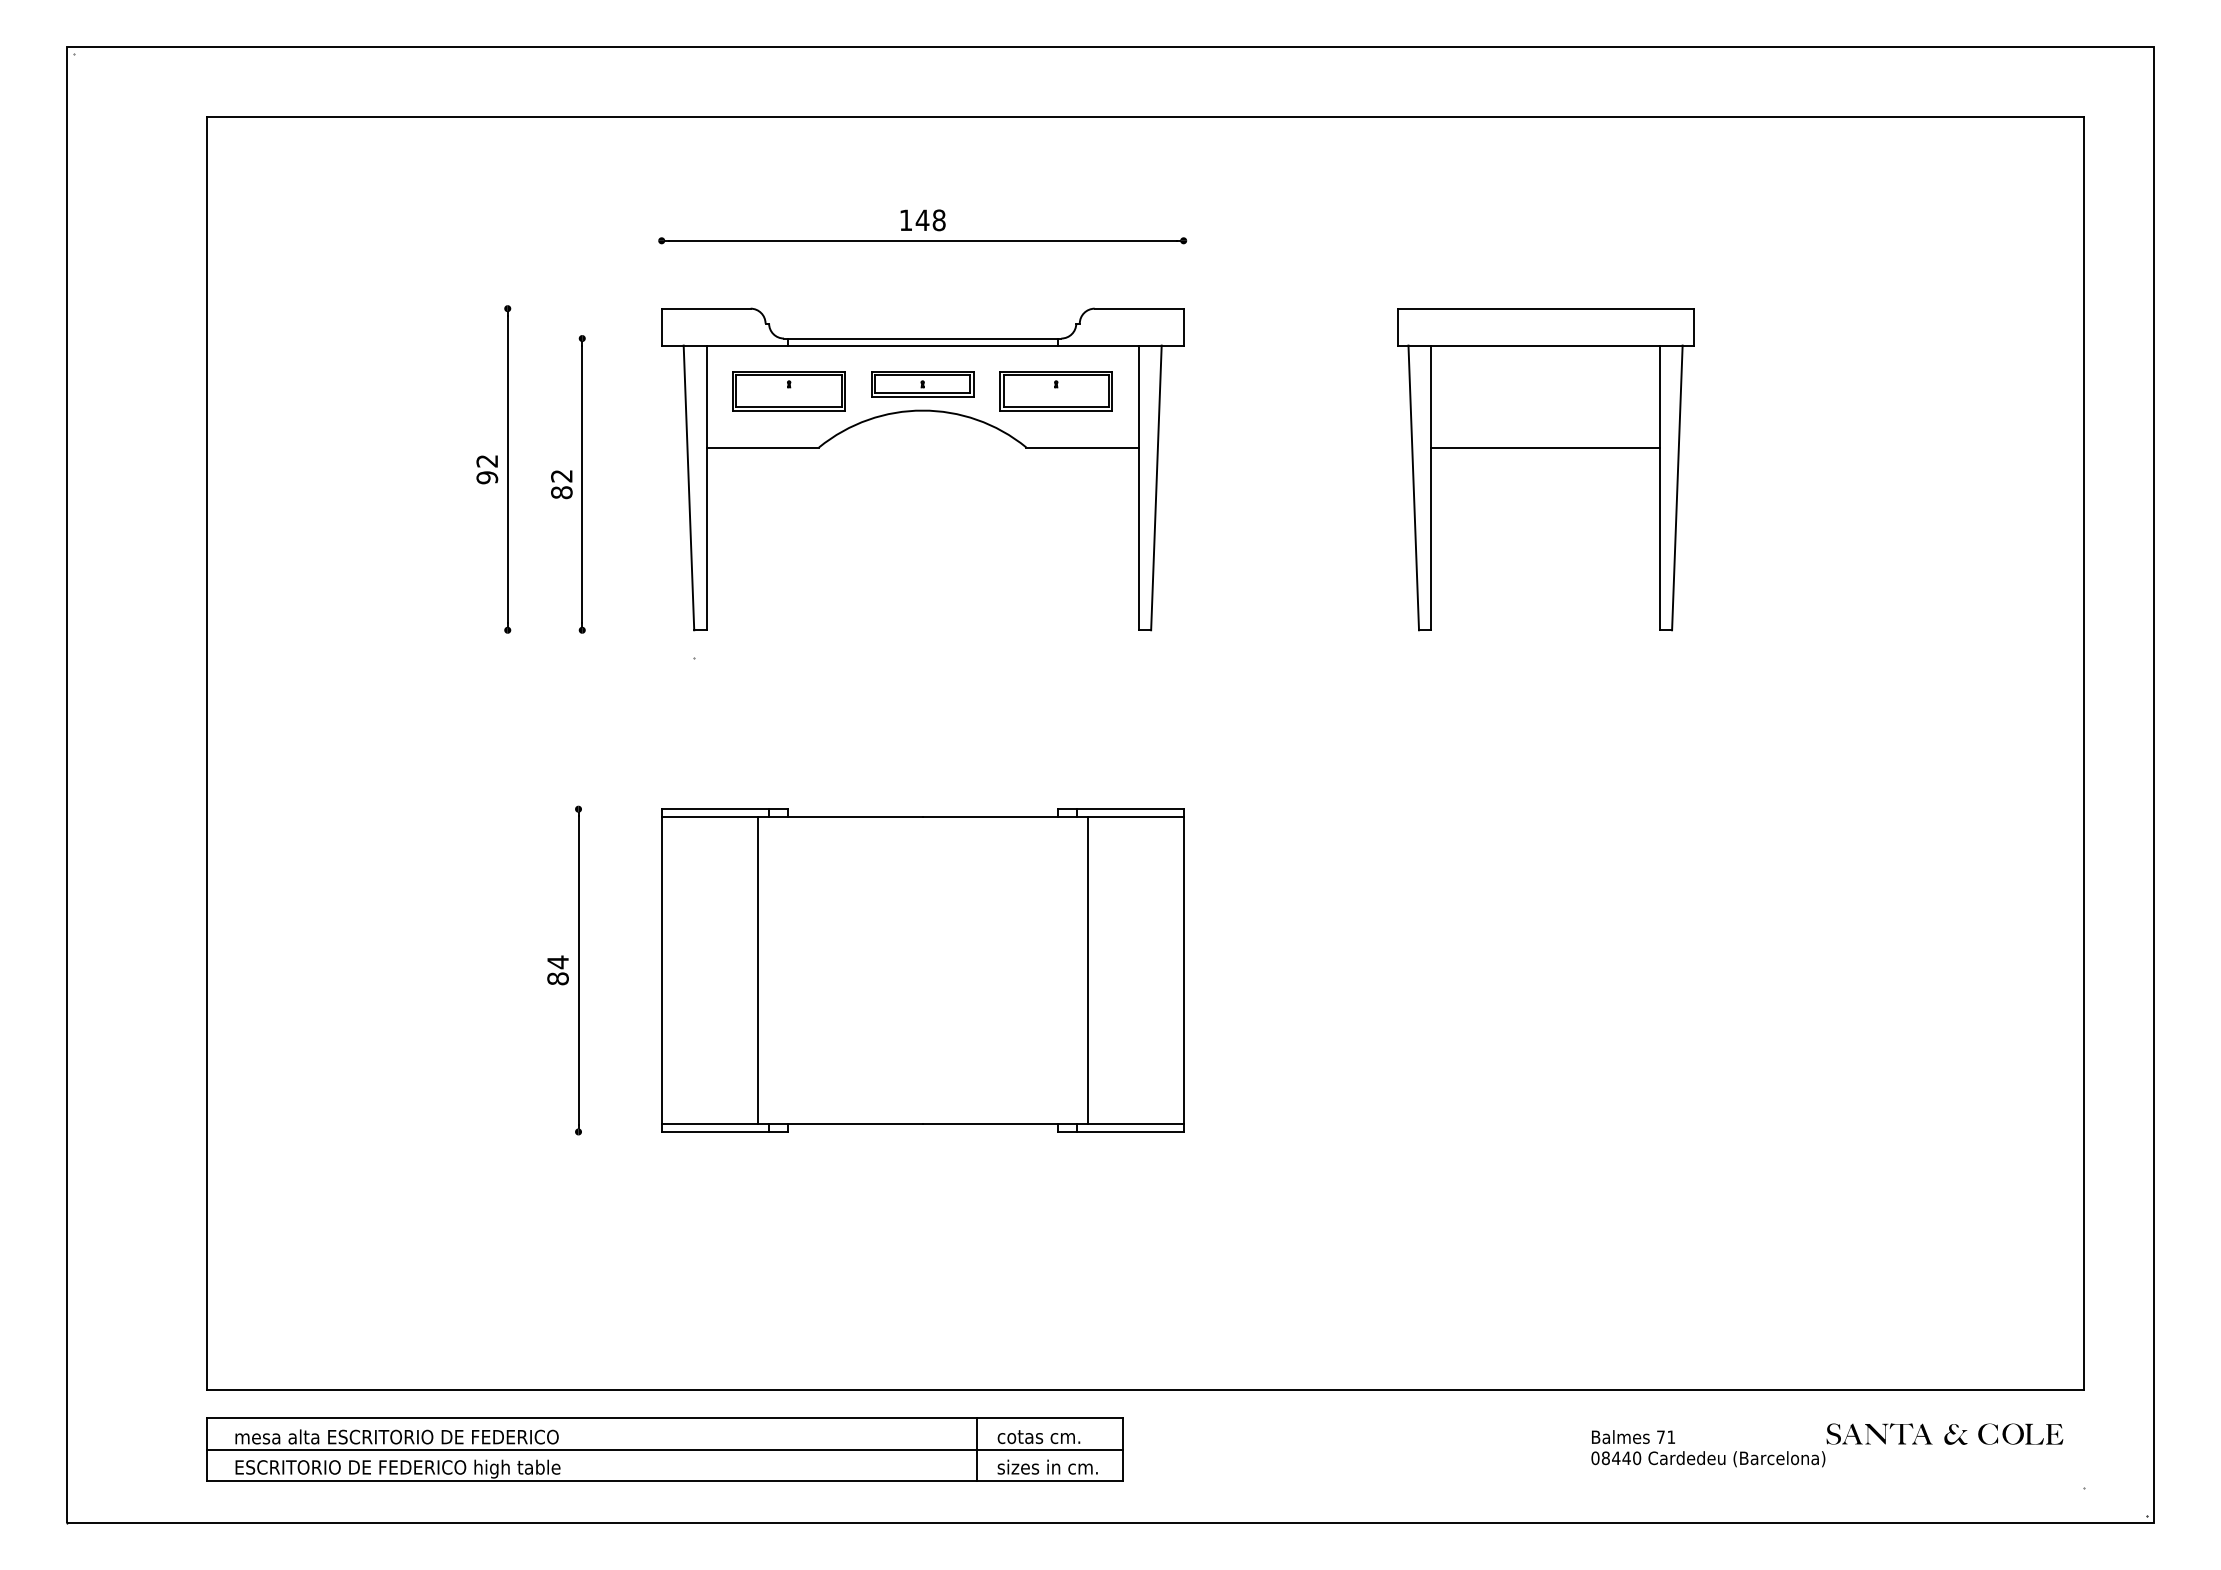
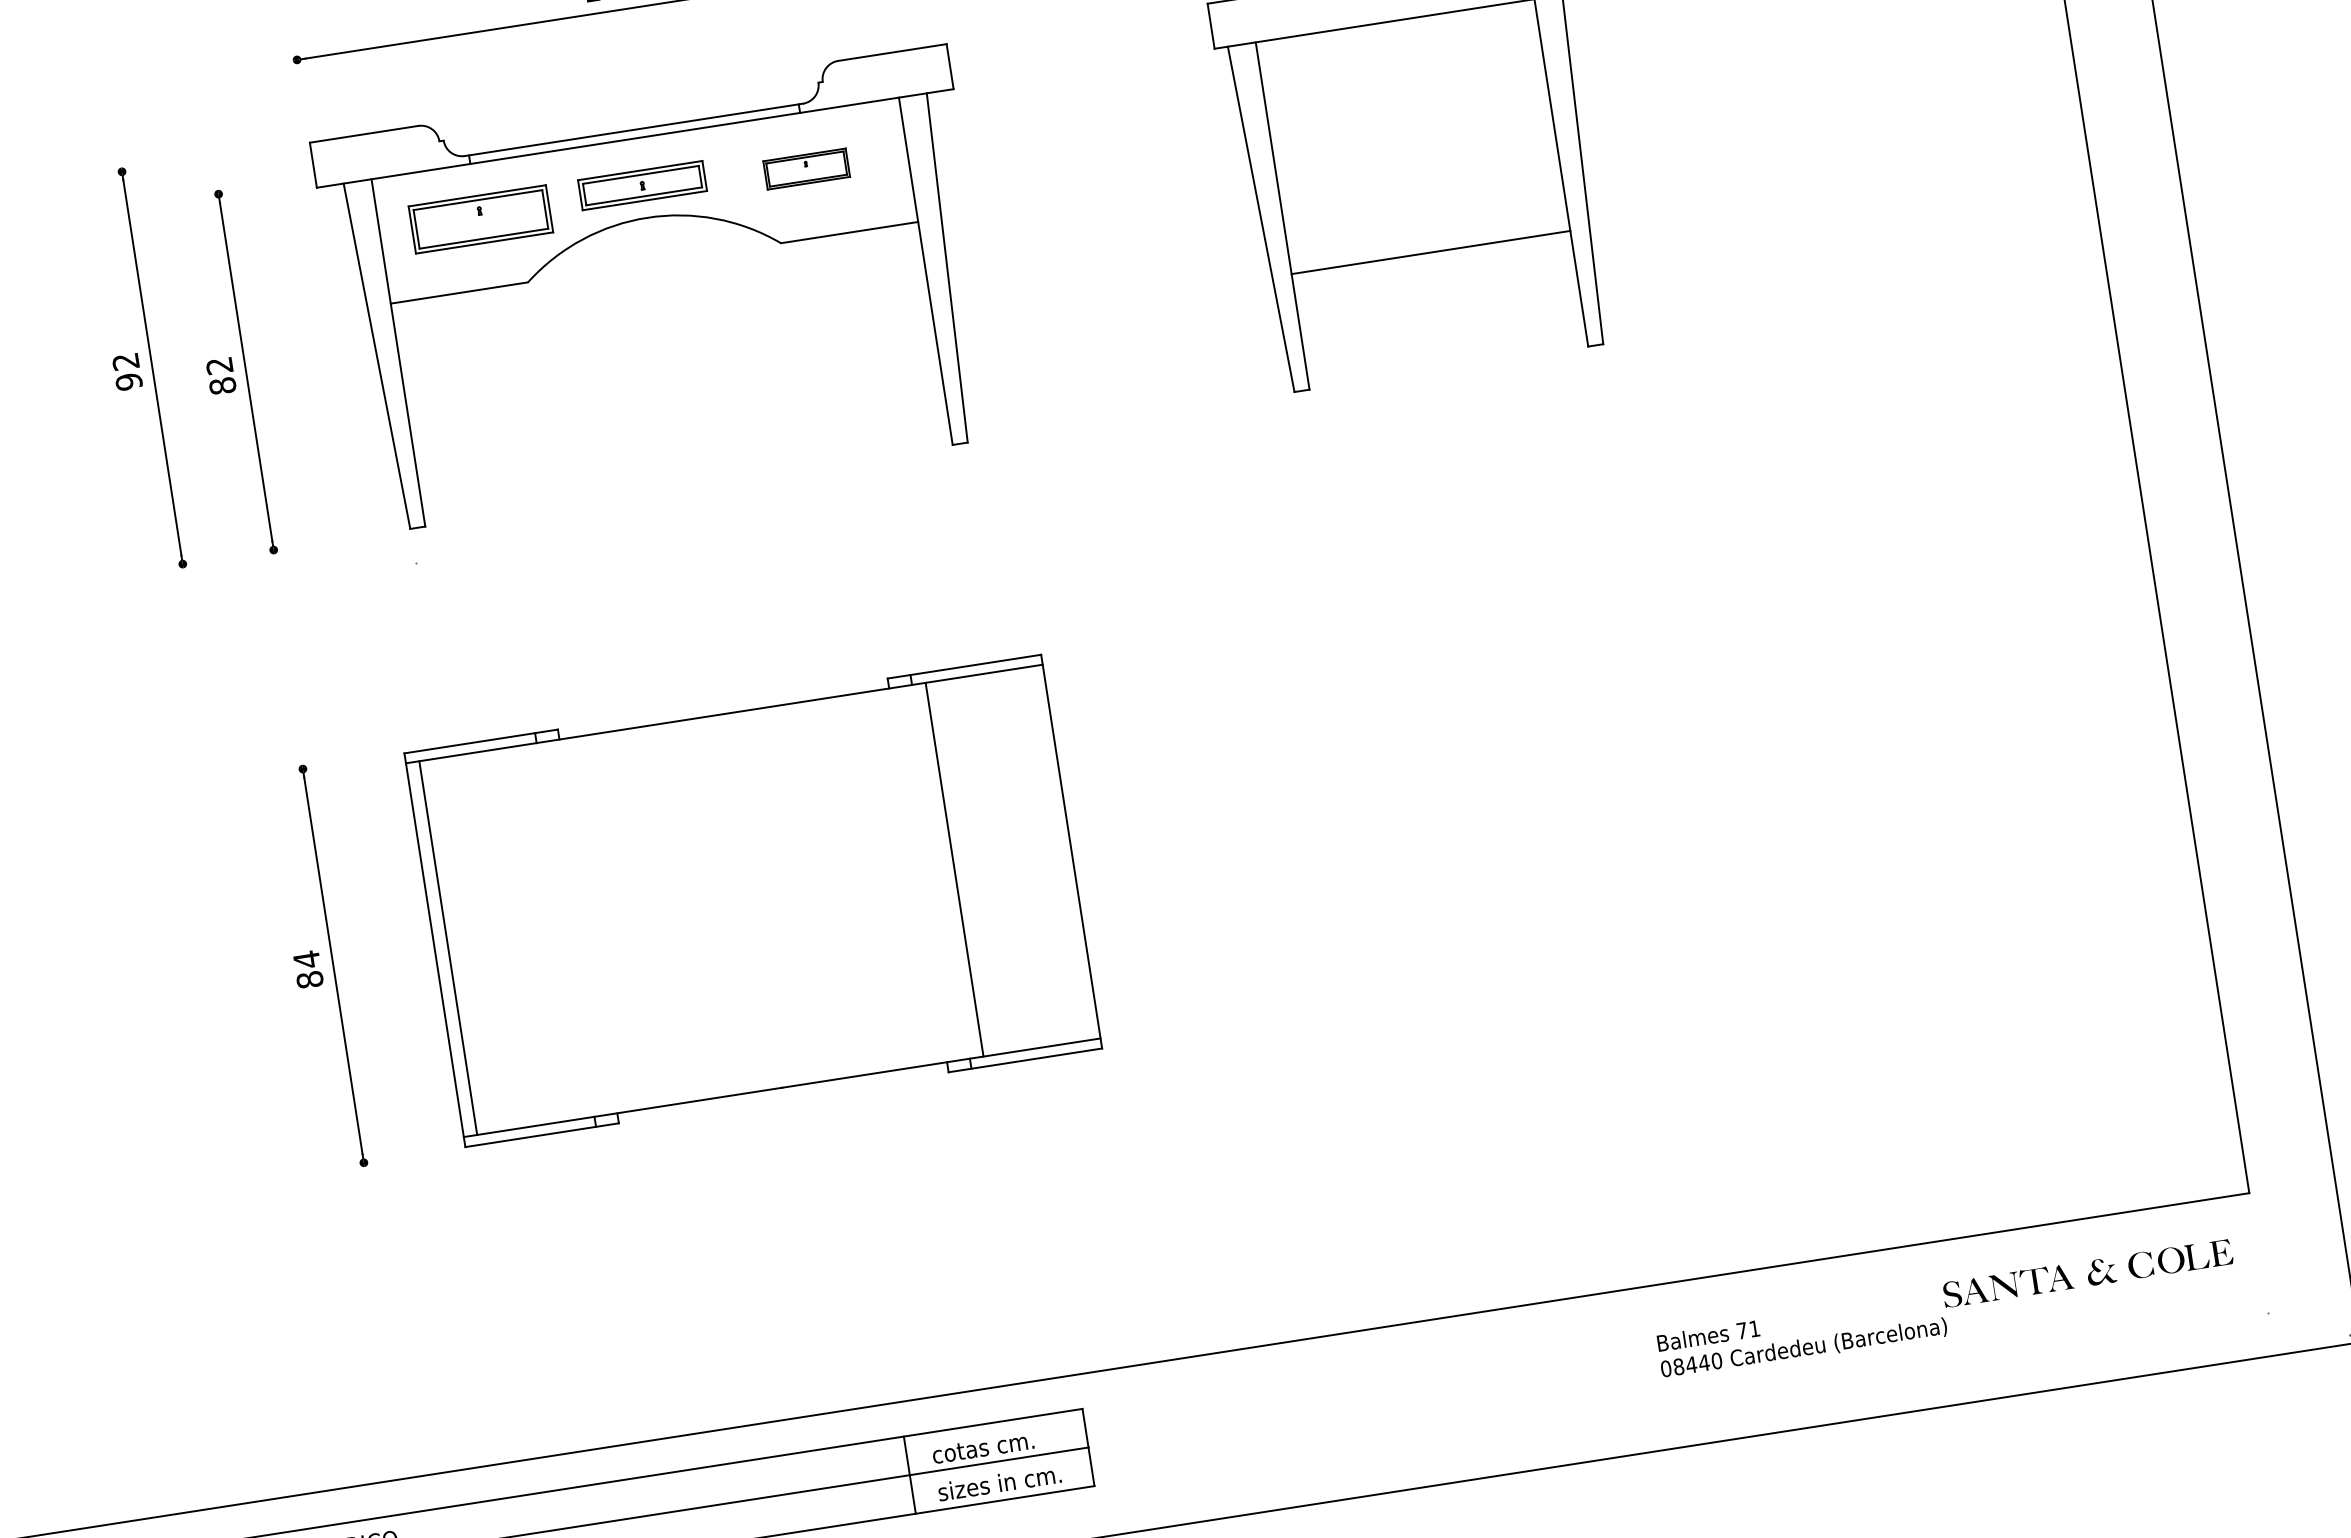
part: (1055, 391) -> (805, 169), size x0.6
line: (1545, 447) -> (1430, 252), moved
line: (757, 970) -> (448, 948), moved

